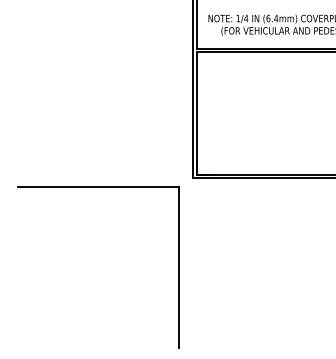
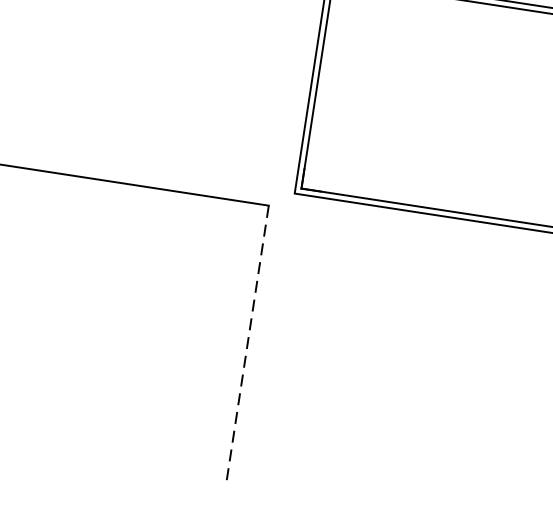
line: (179, 267) -> (248, 342), solid -> dashed

